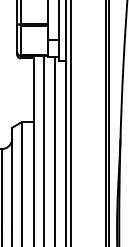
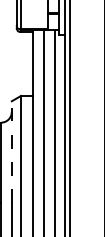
line: (12, 178) -> (12, 152), solid -> dashed

